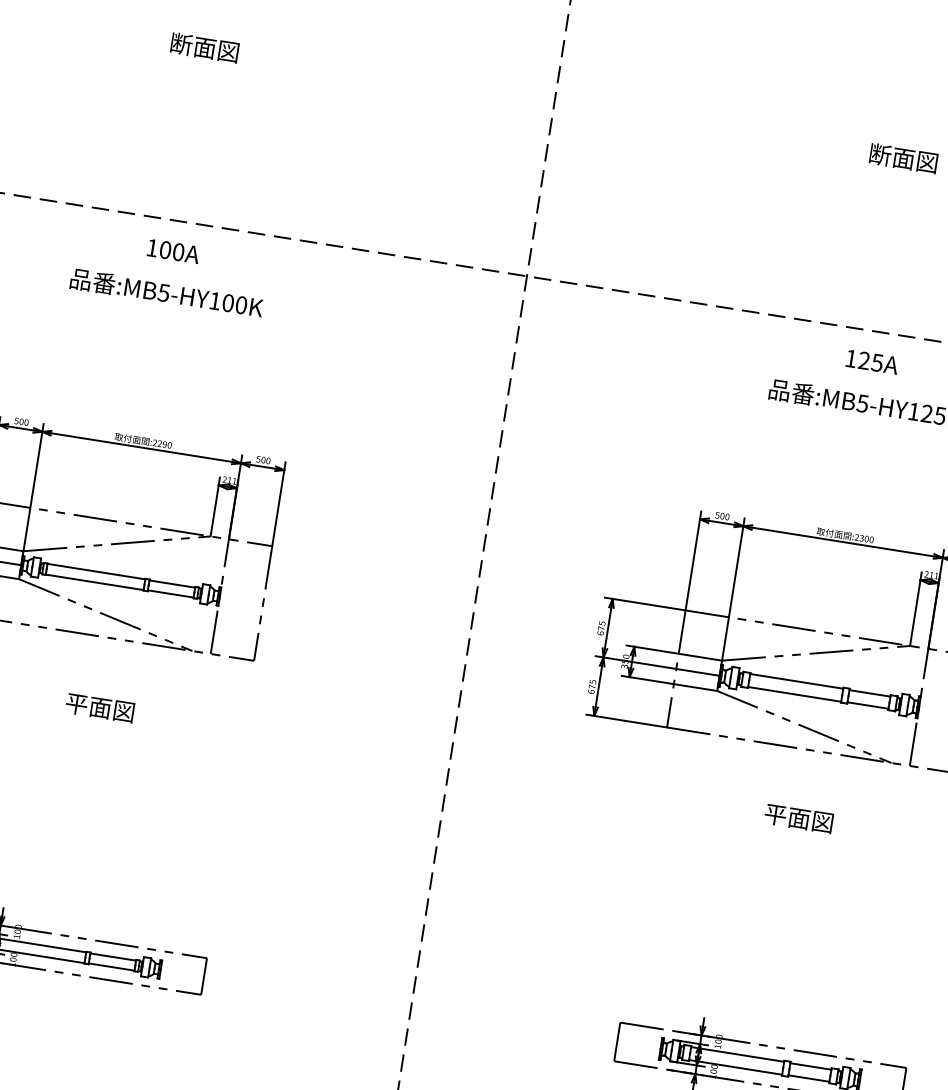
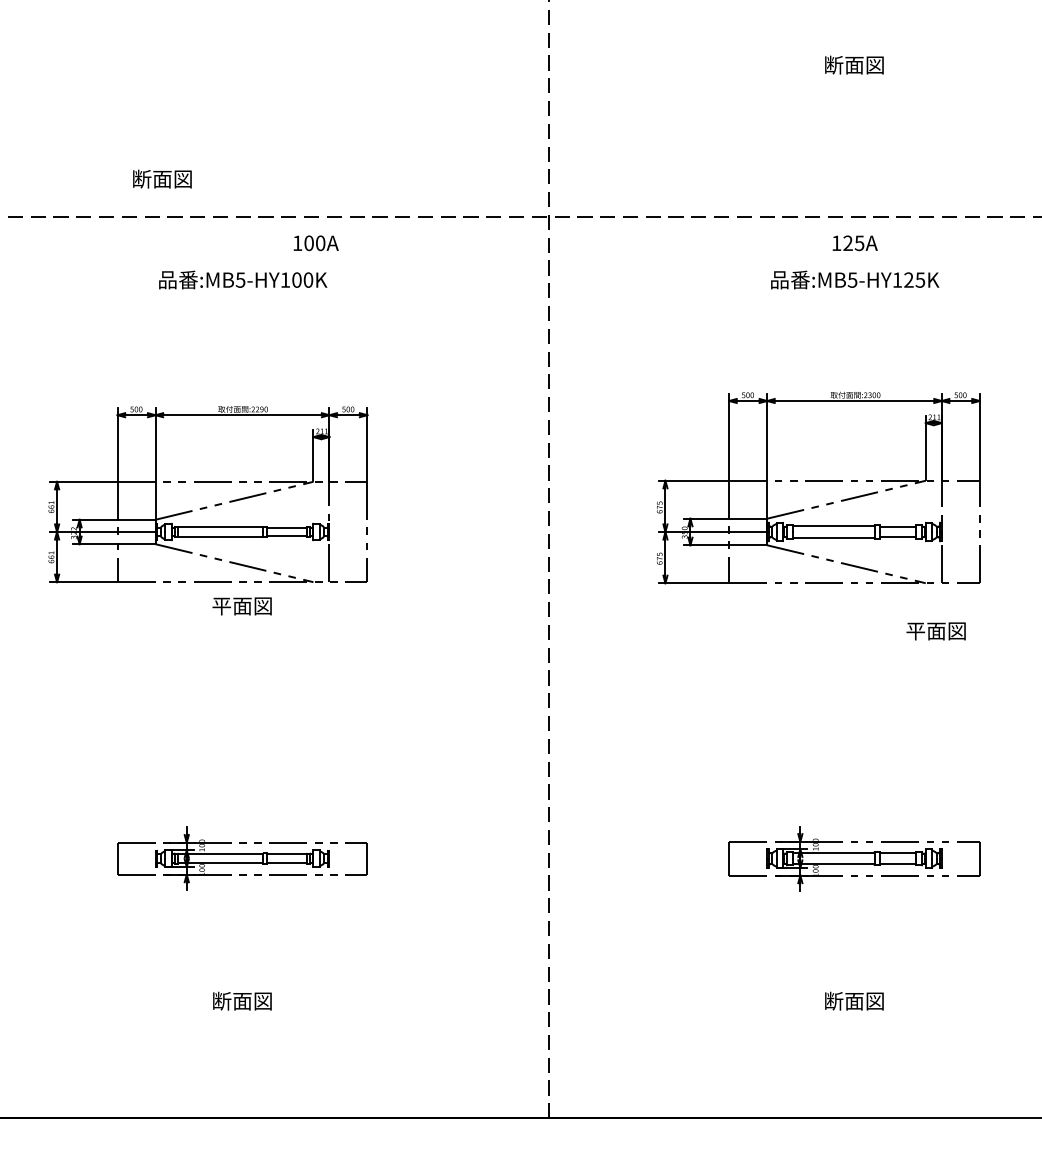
text: (205, 47) -> (162, 178), moved
text: (172, 251) -> (315, 243), moved
text: (99, 708) -> (241, 606), moved
text: (798, 818) -> (935, 631), moved

